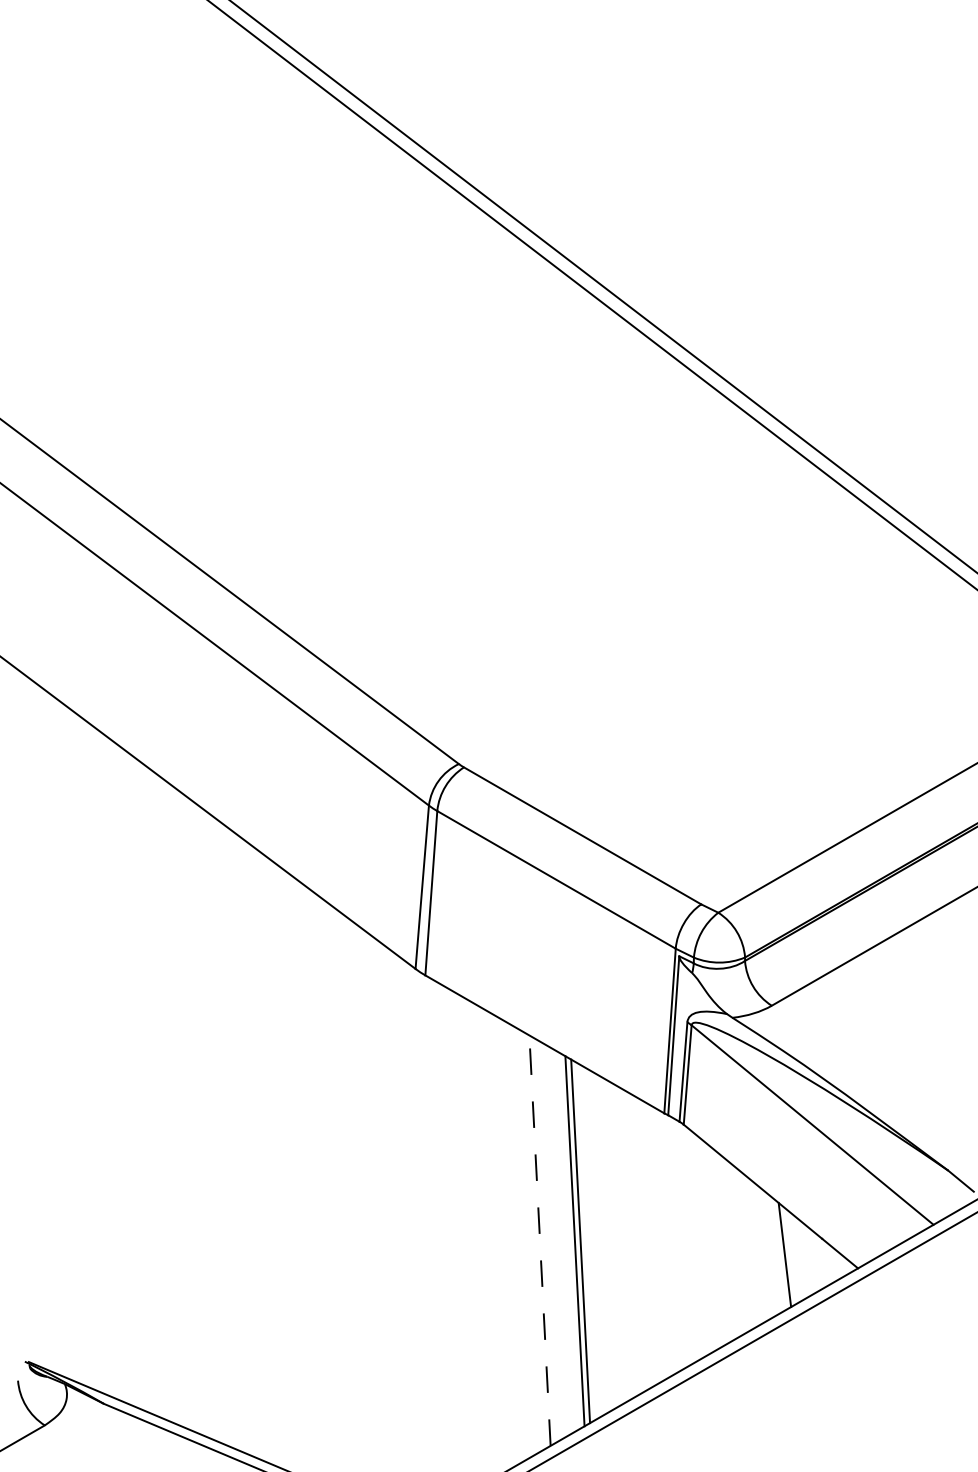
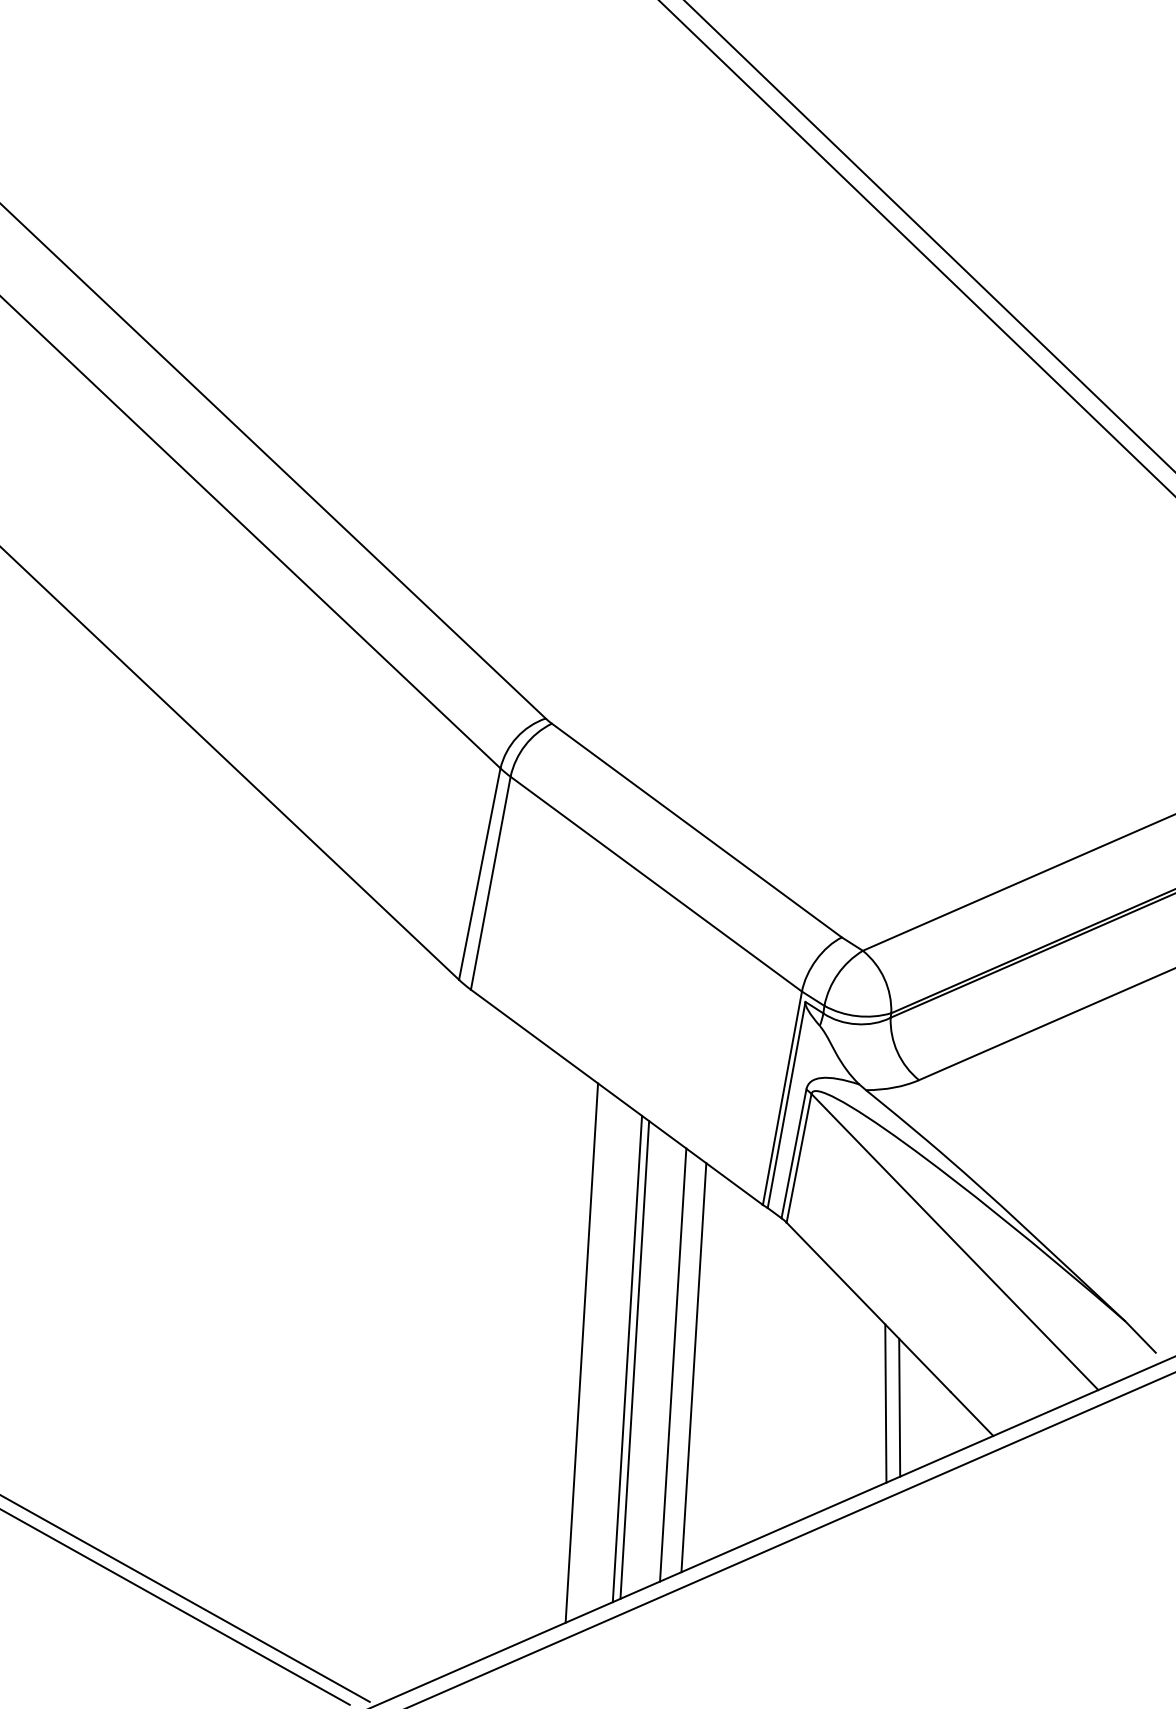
line: (539, 1240) -> (581, 1352), dashed -> solid
line: (609, 1241) -> (672, 1364), added
line: (625, 1241) -> (693, 1366), added
line: (773, 1252) -> (885, 1402), added

